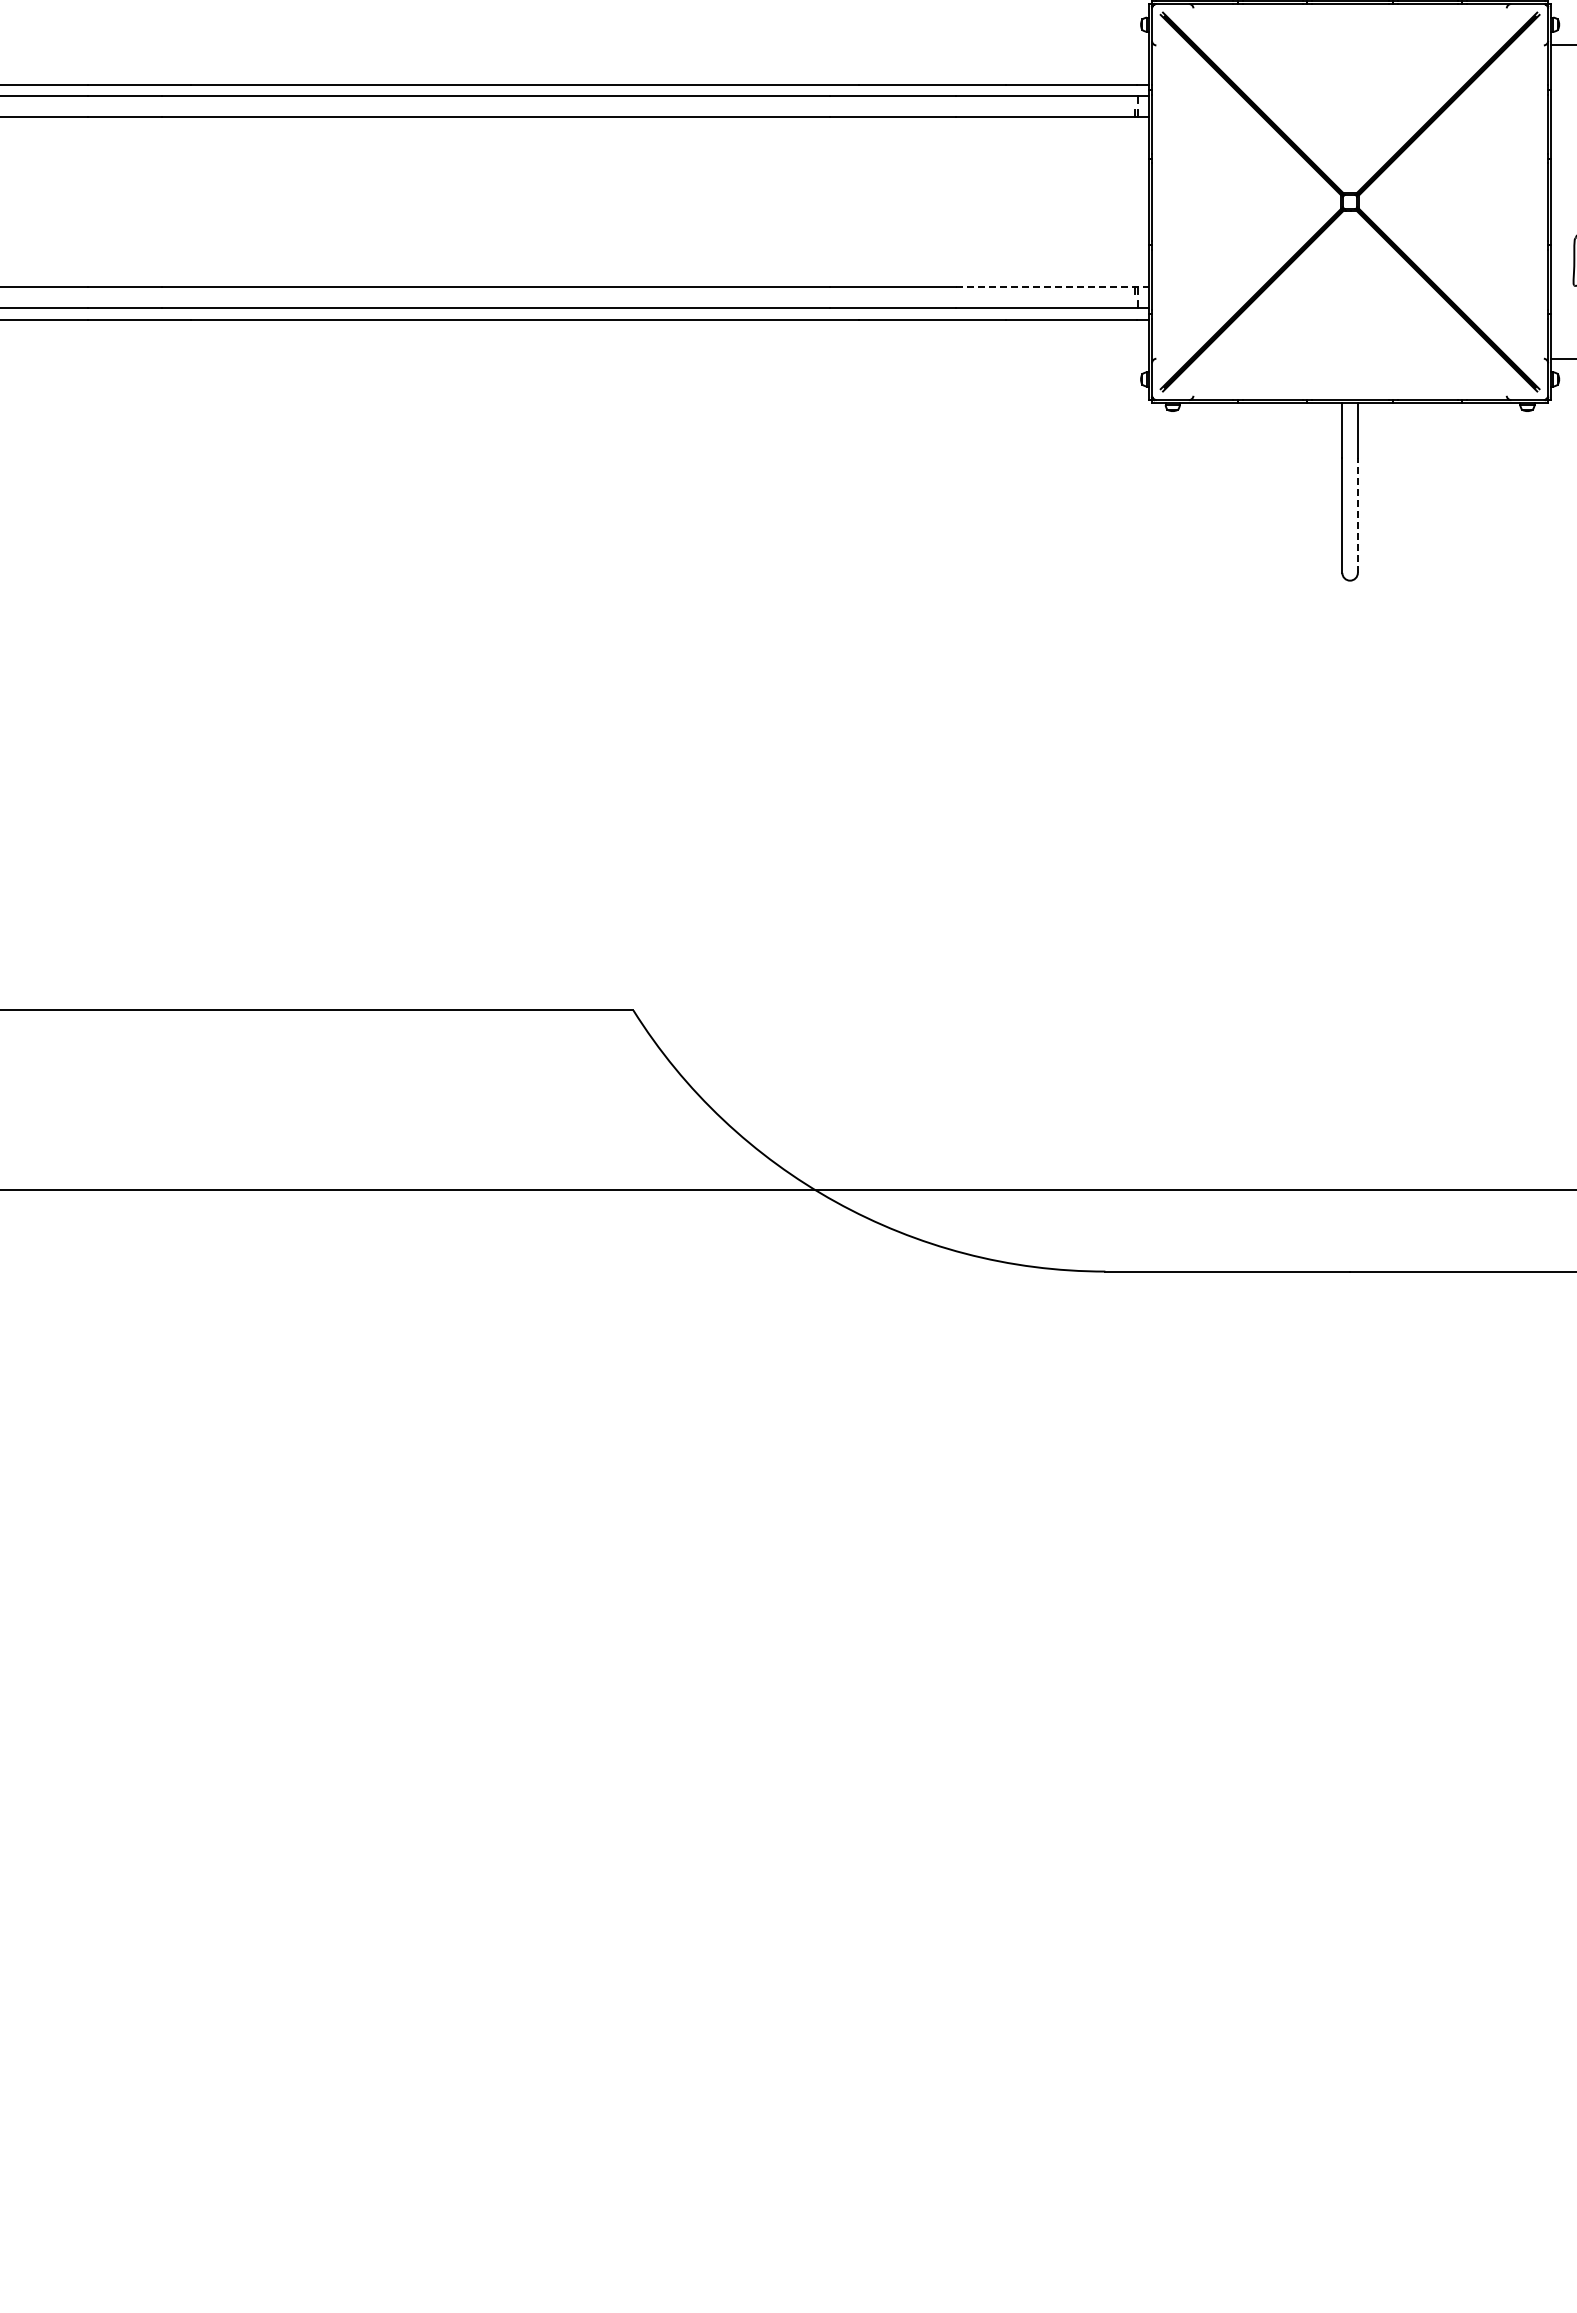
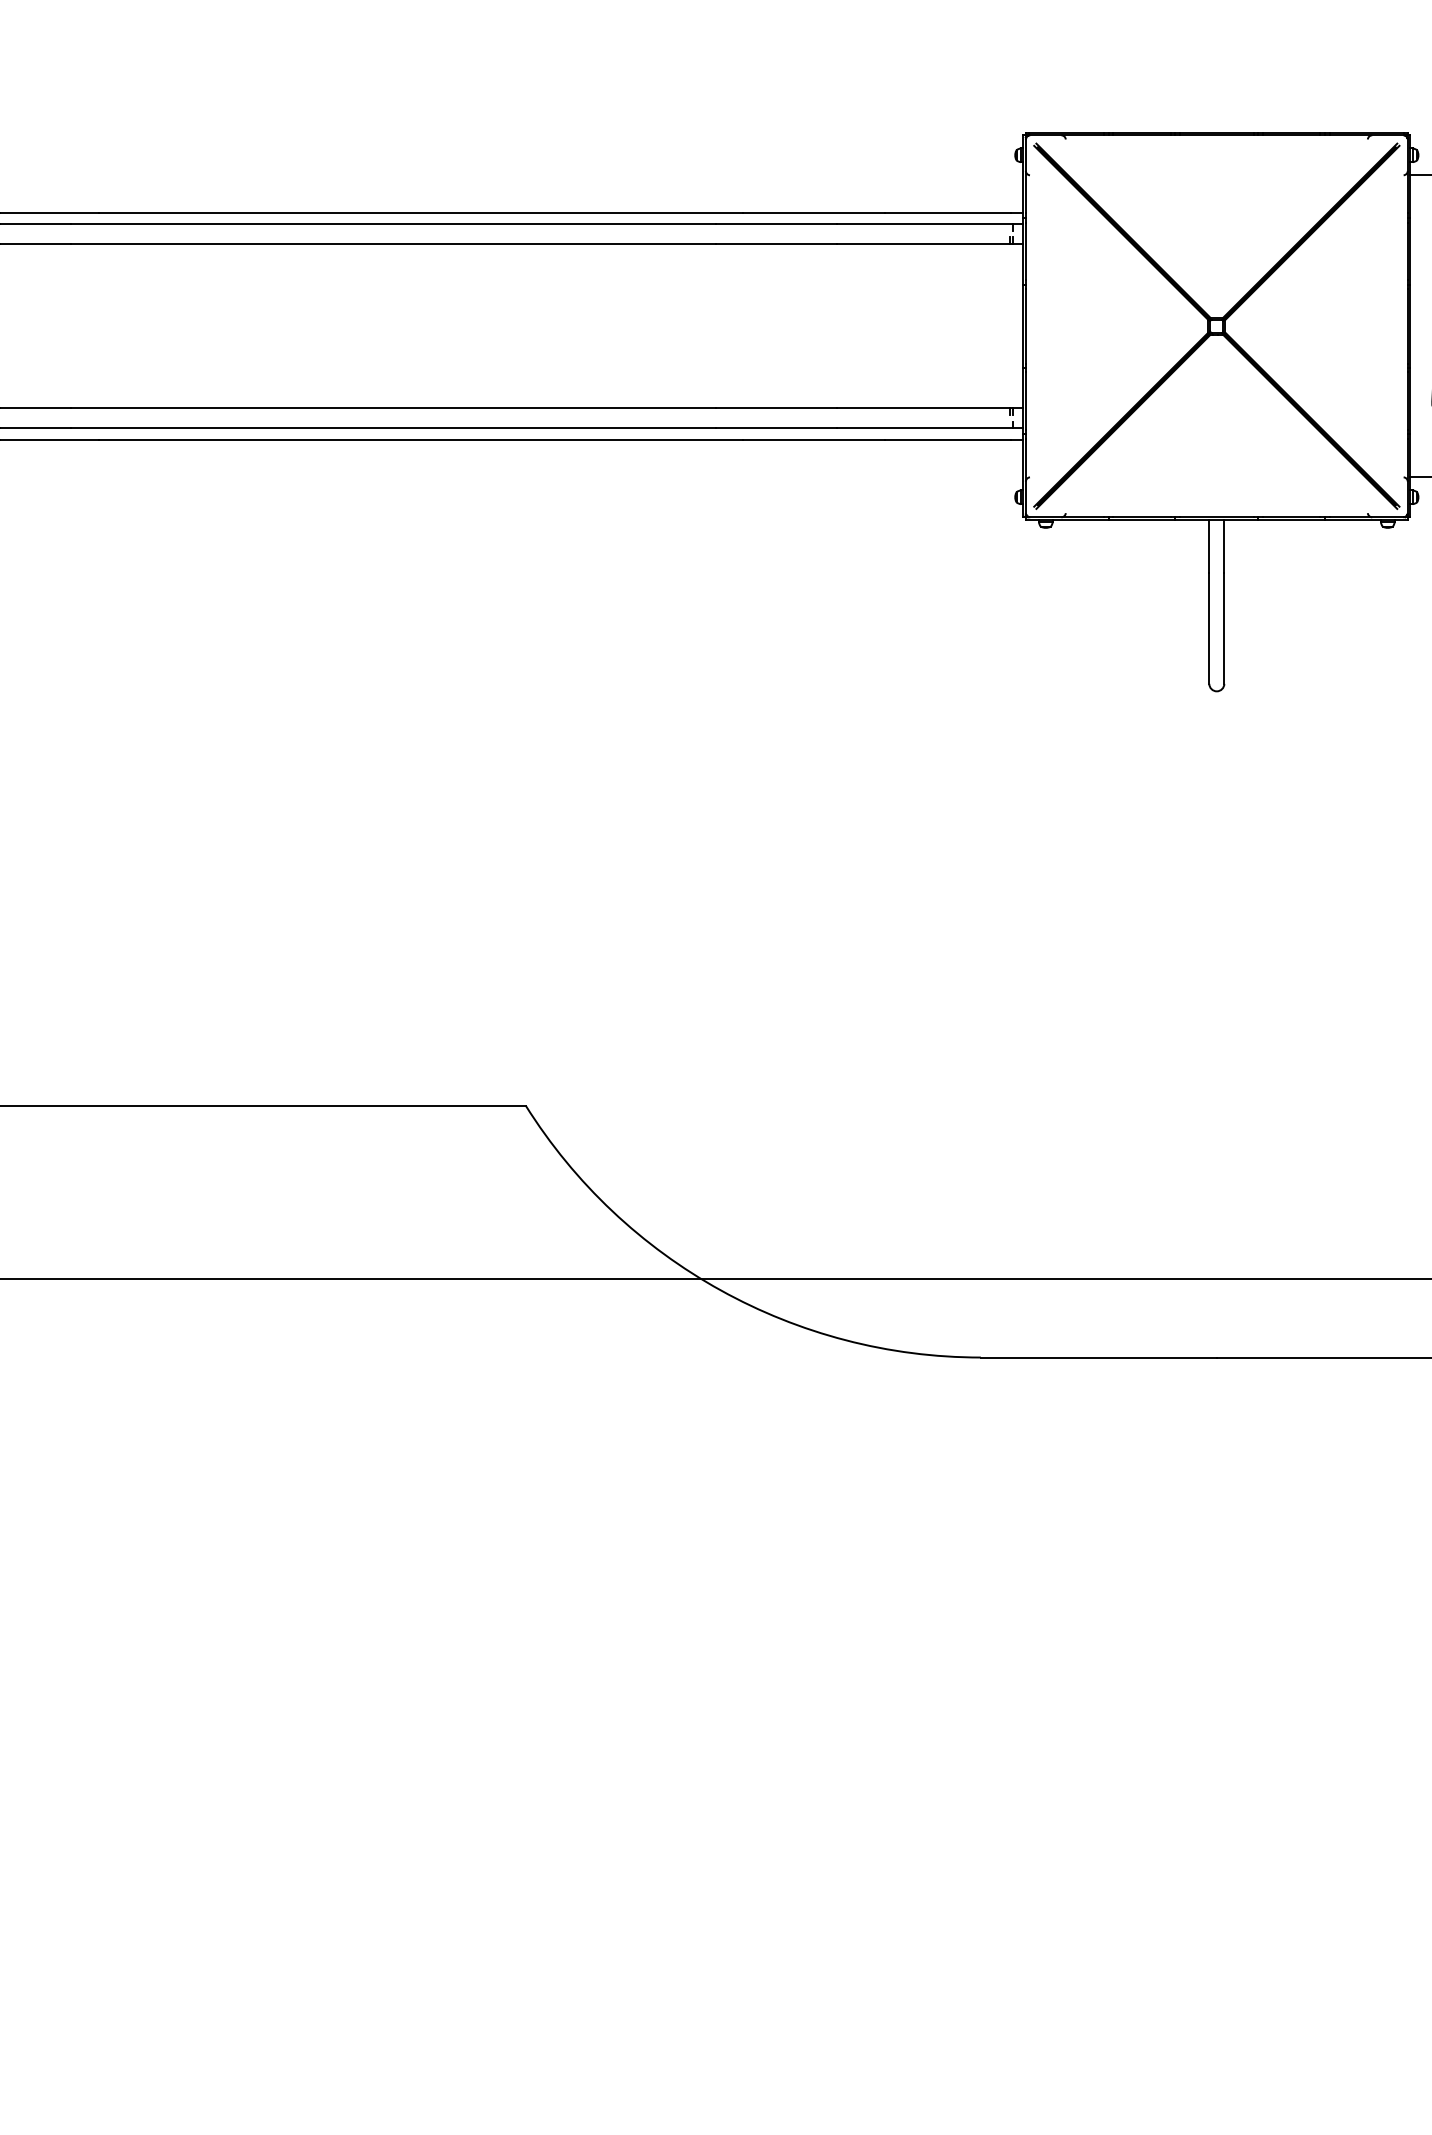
line: (1052, 287) -> (929, 408), dashed -> solid
line: (1357, 515) -> (1223, 628), dashed -> solid

